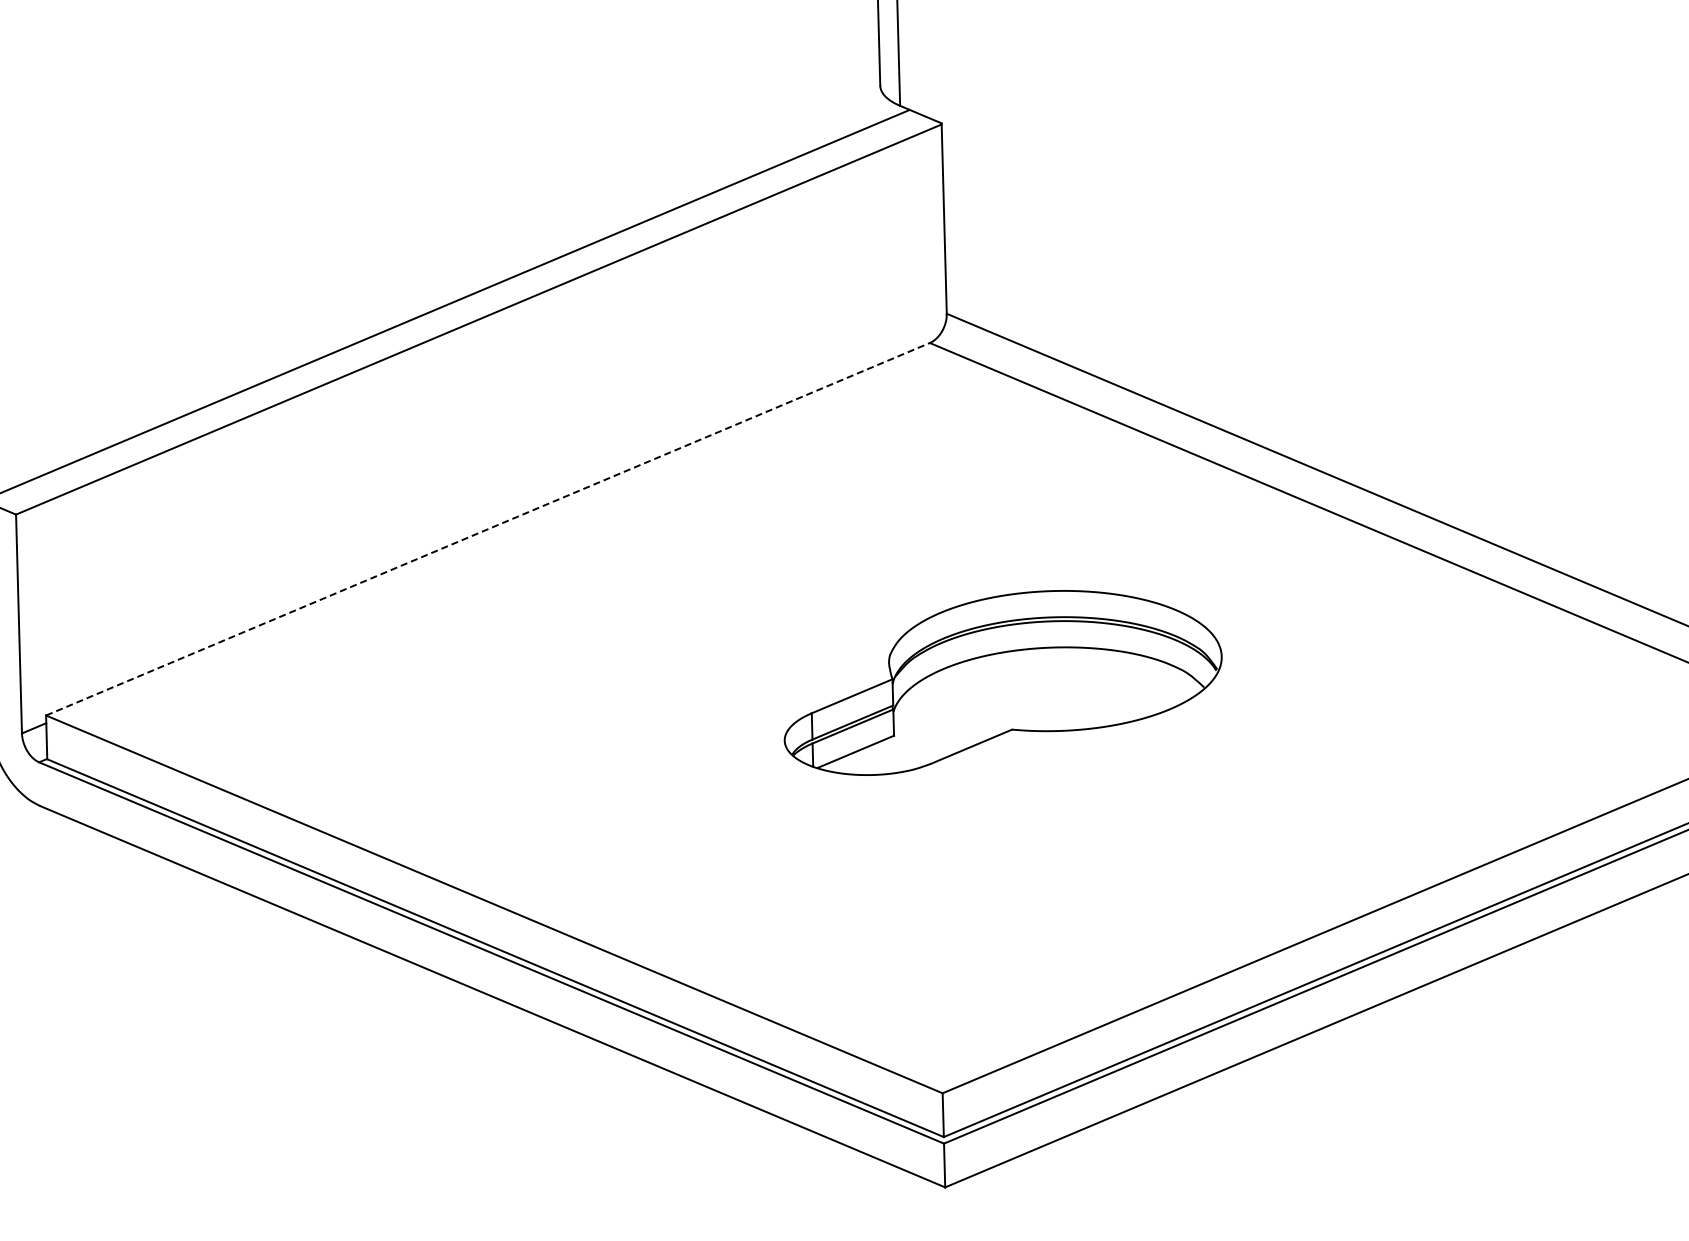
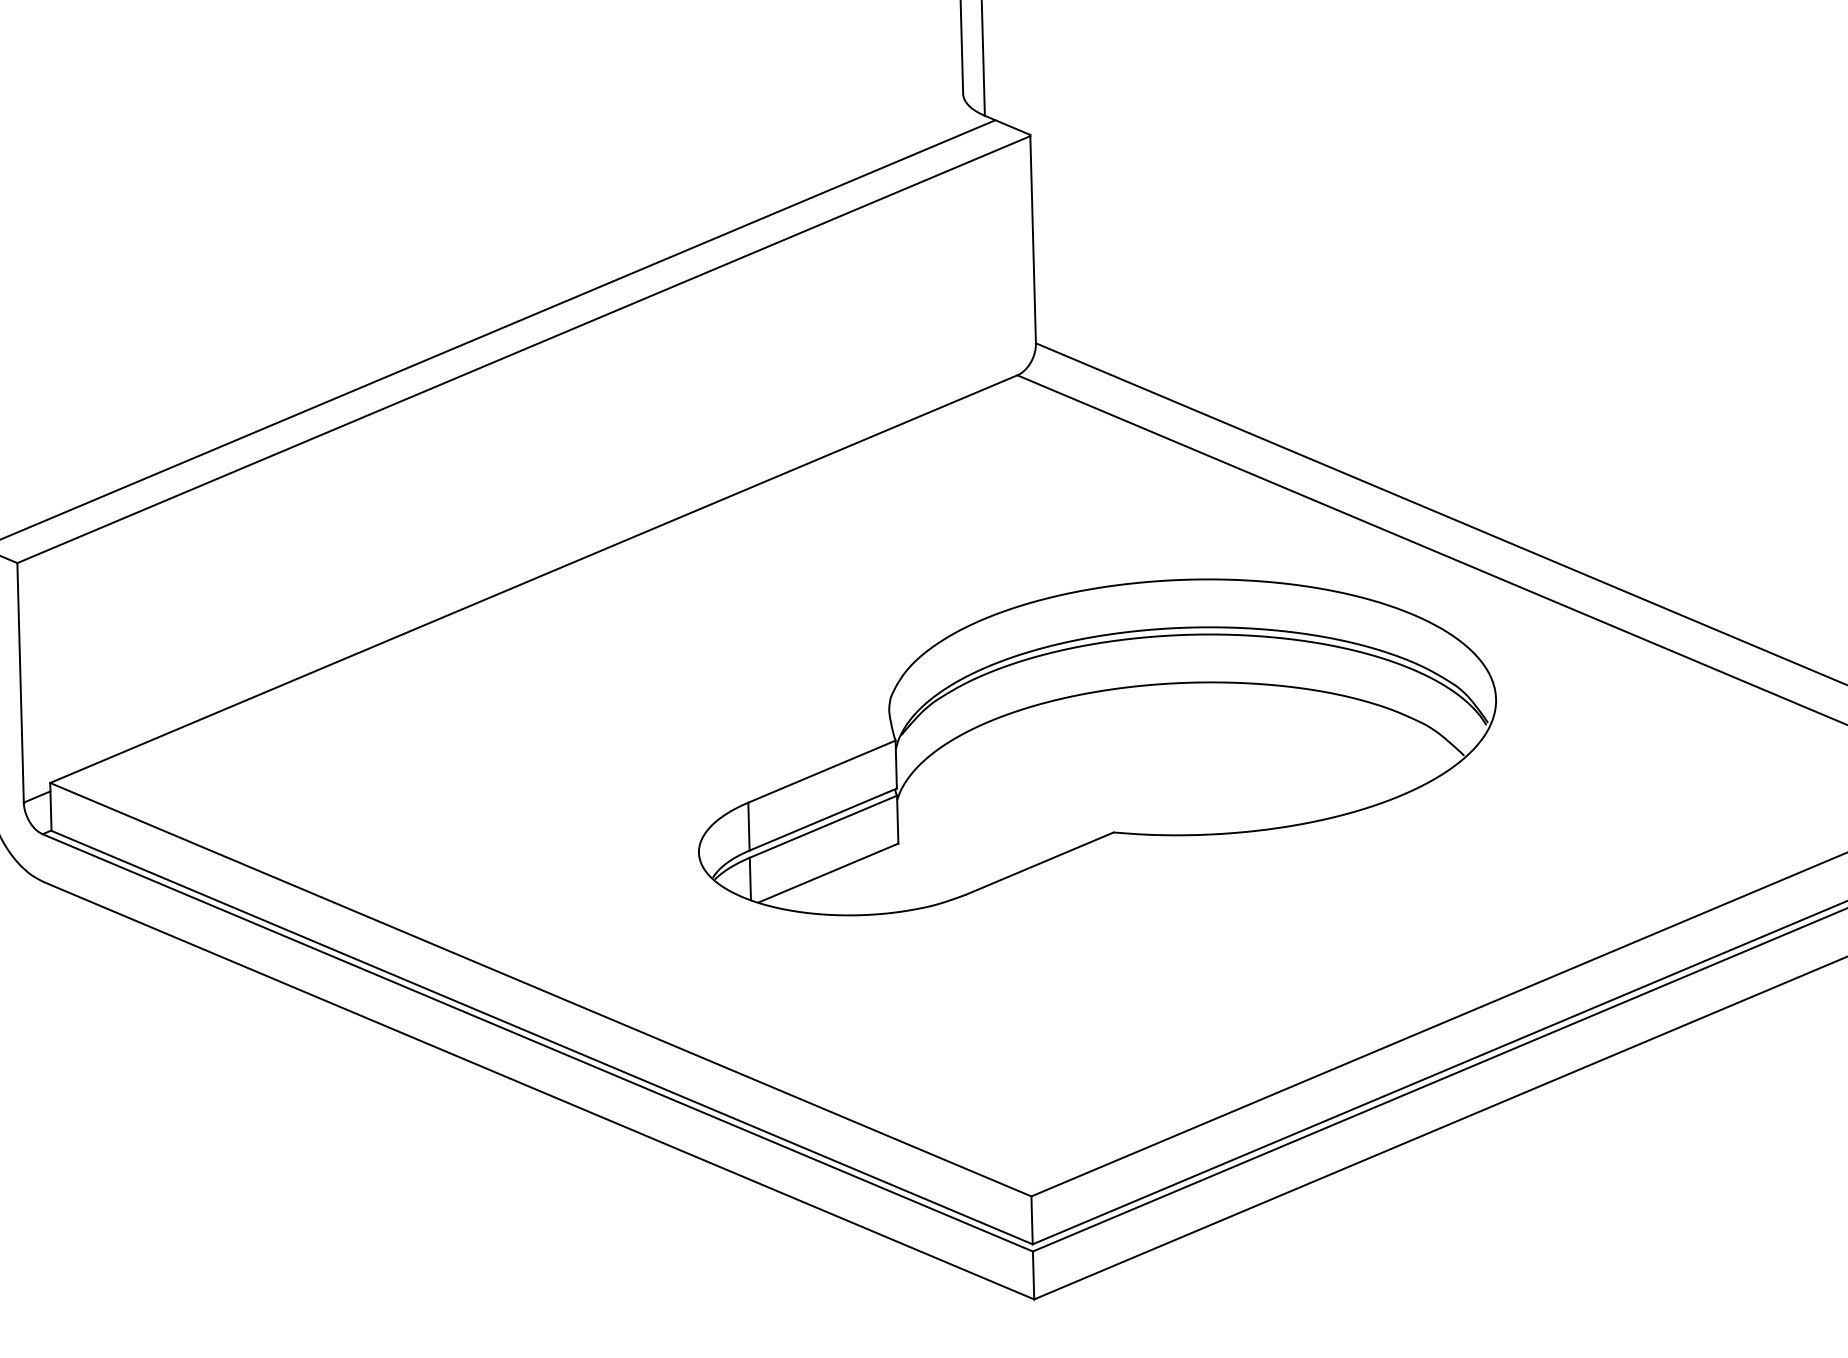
line: (487, 529) -> (533, 579), dashed -> solid
part: (1003, 682) -> (1098, 746), size x1.67

